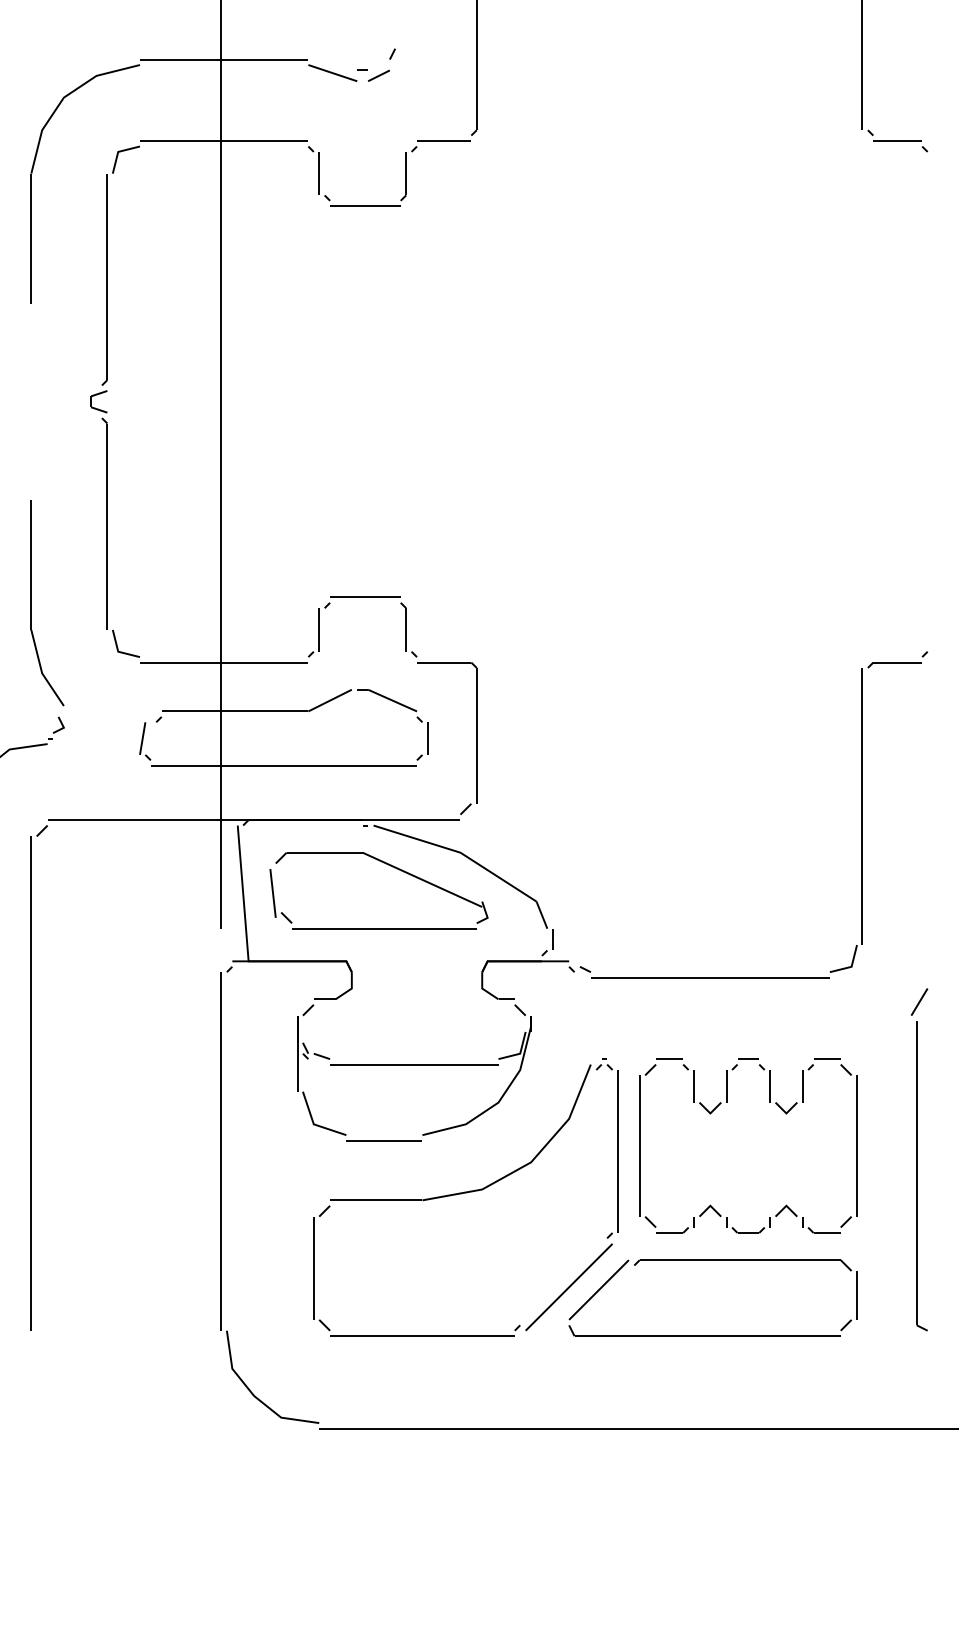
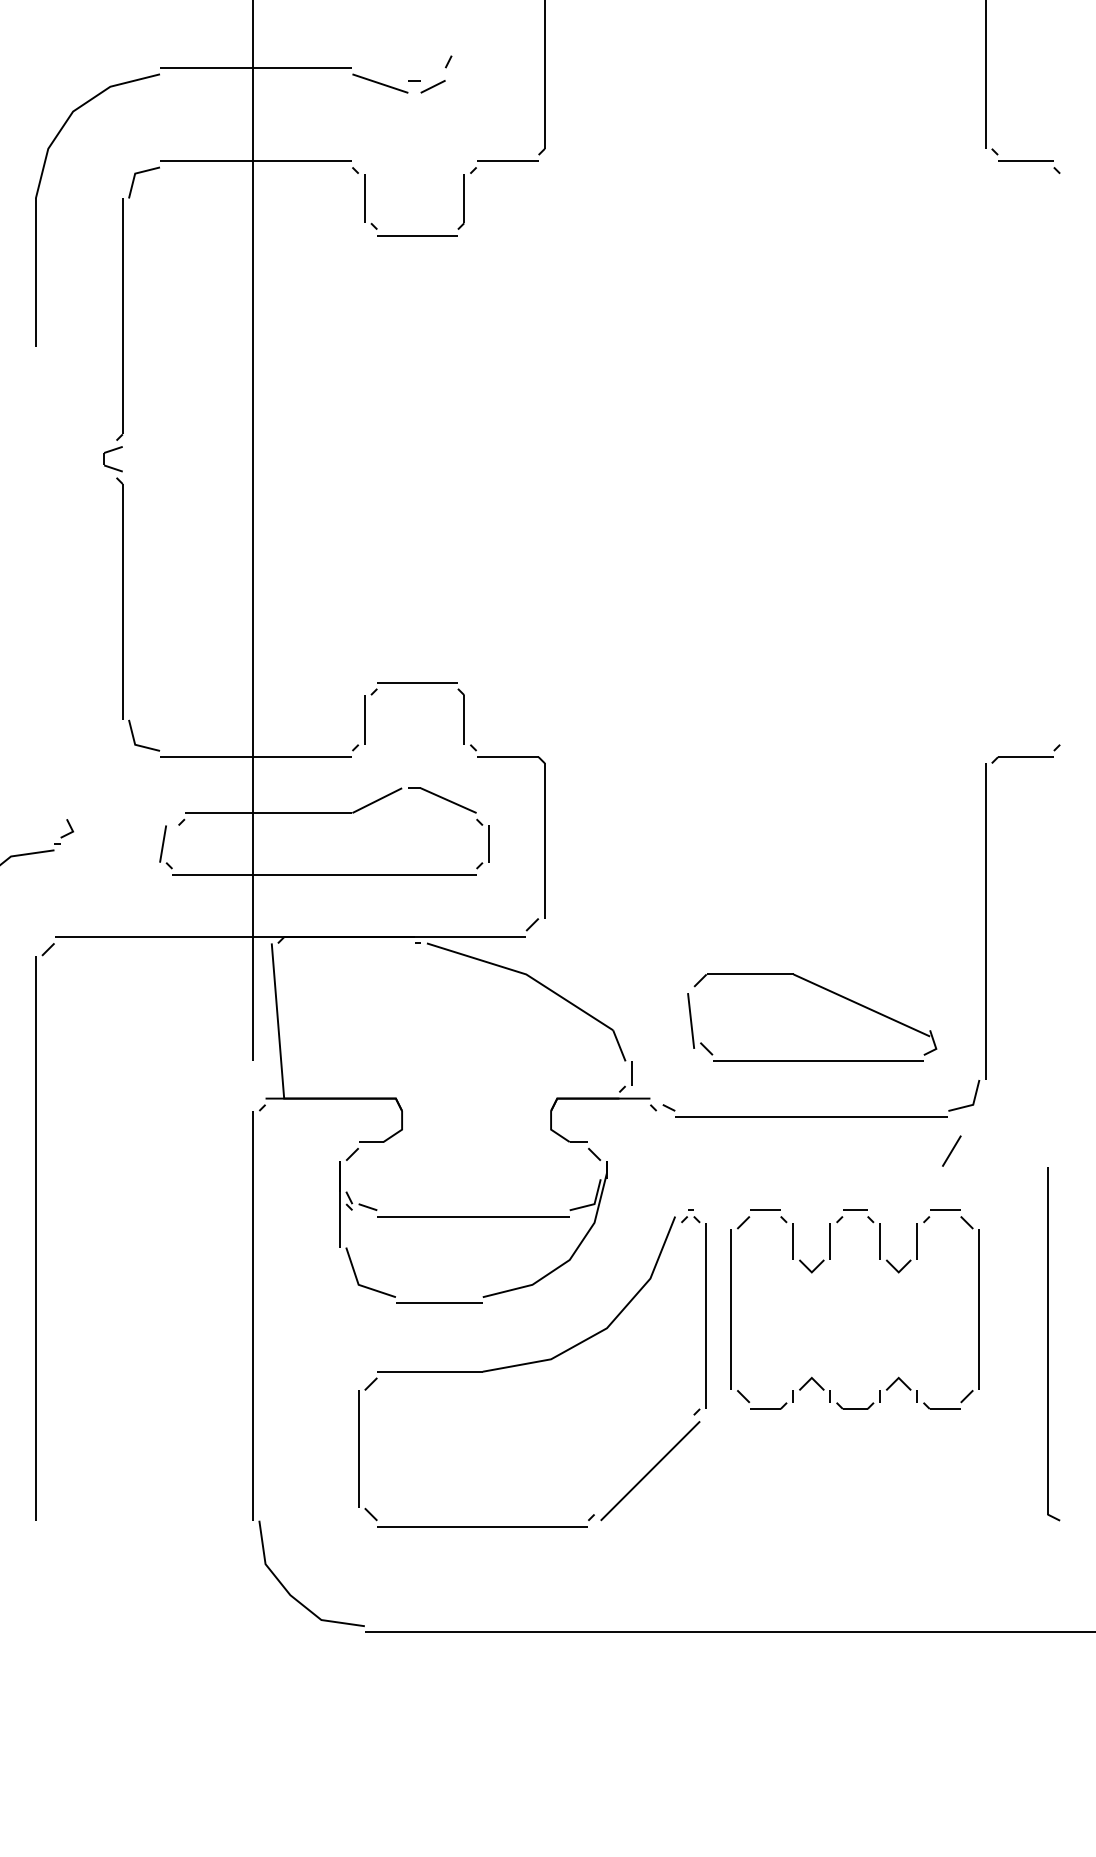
part: (31, 603) -> (36, 689), removed
part: (388, 865) -> (823, 989), moved
line: (919, 1001) -> (951, 1150), moved
part: (712, 1260) -> (814, 1440), removed

